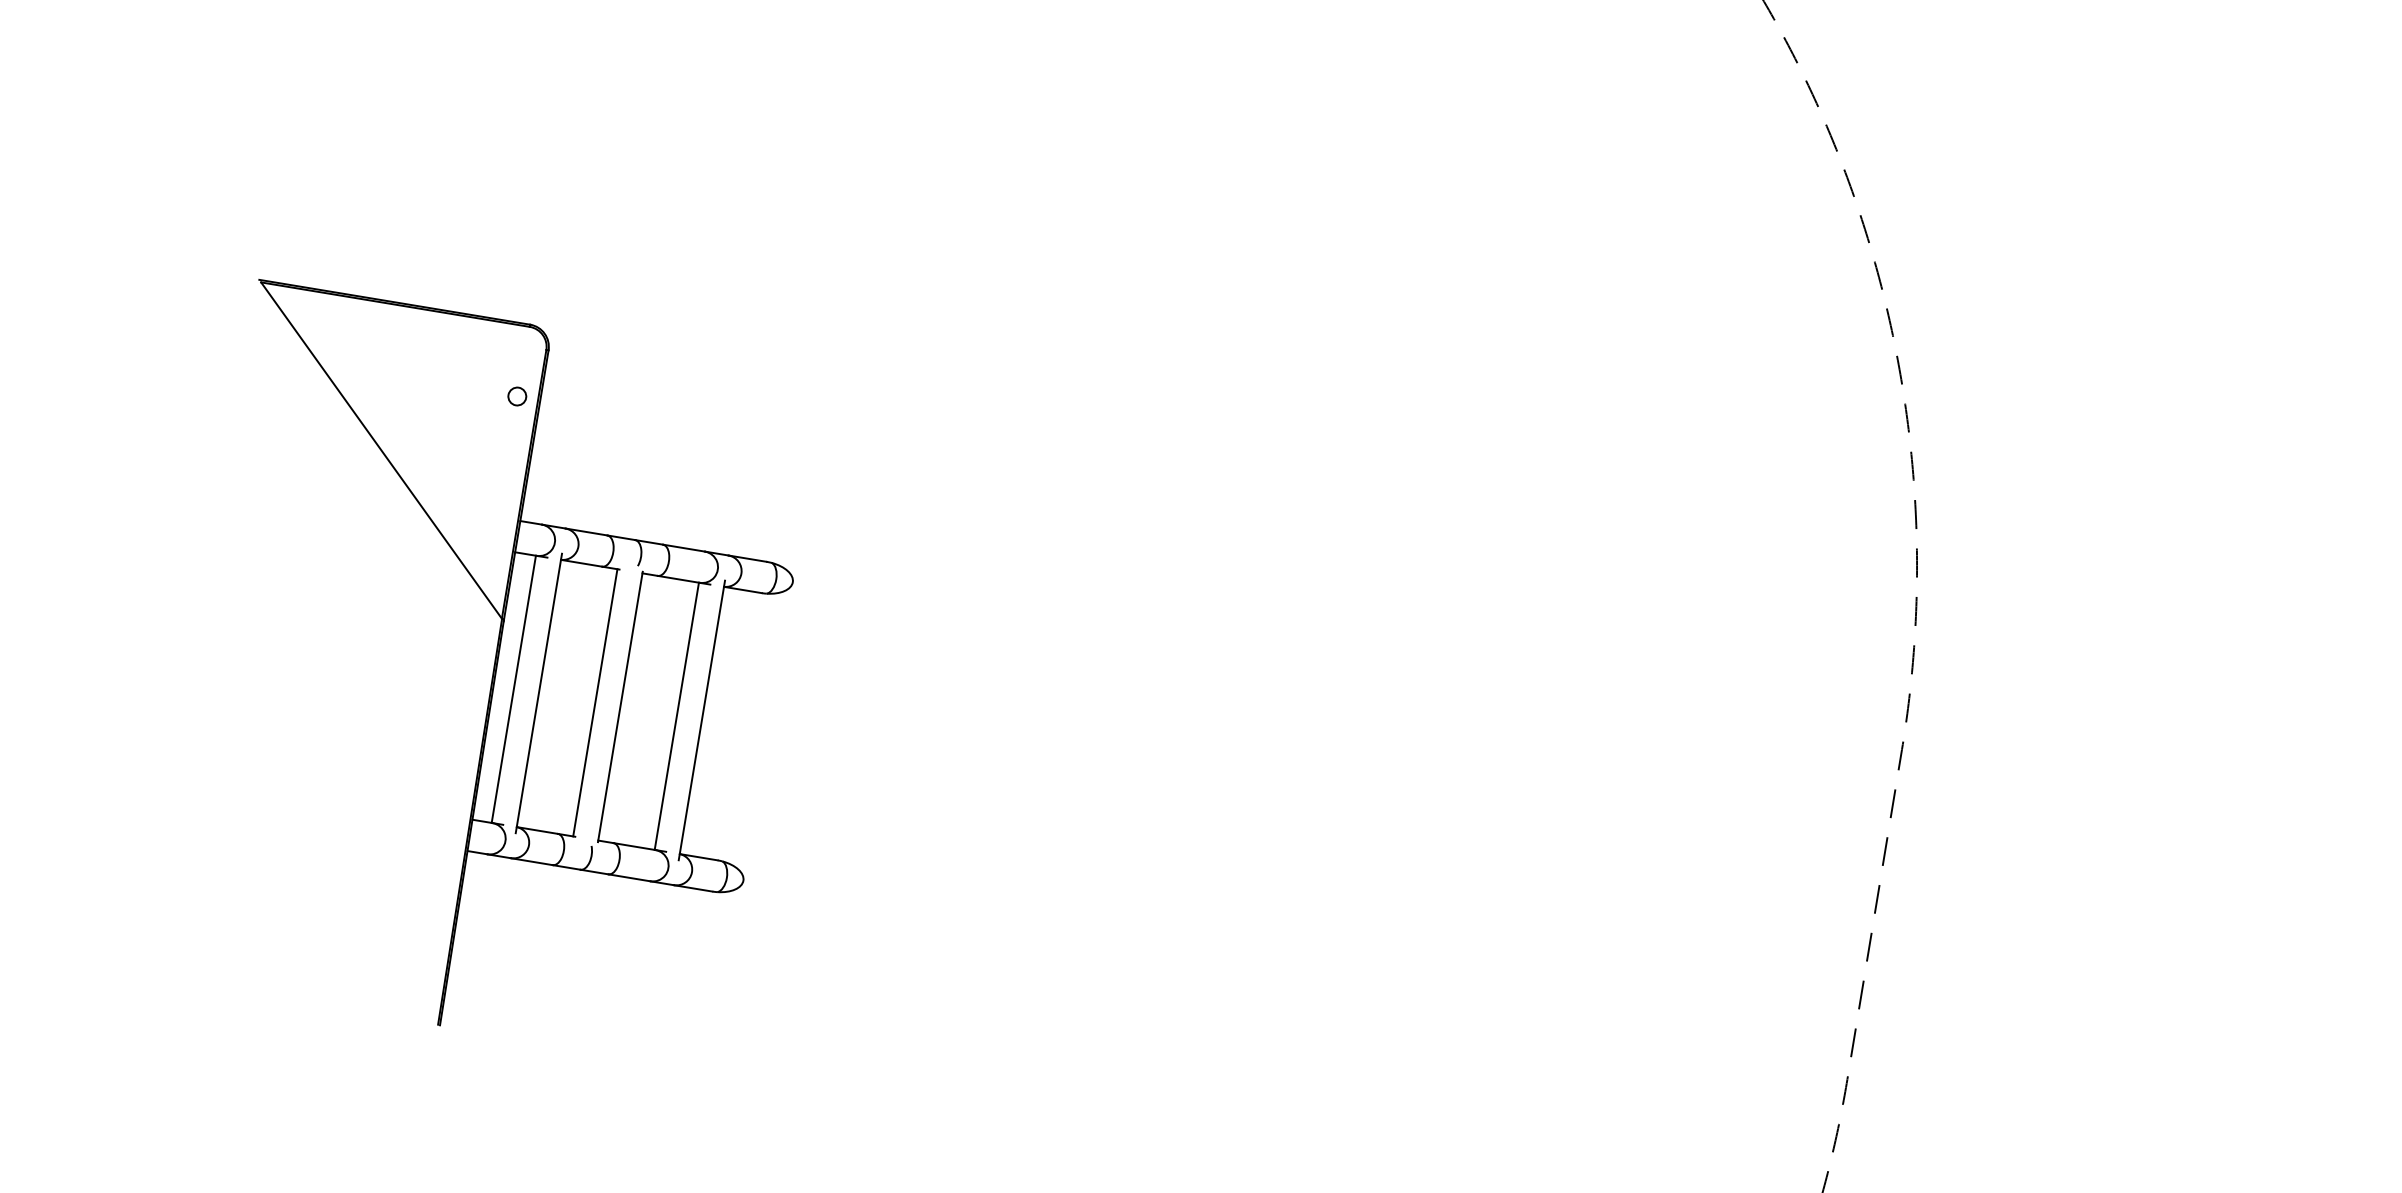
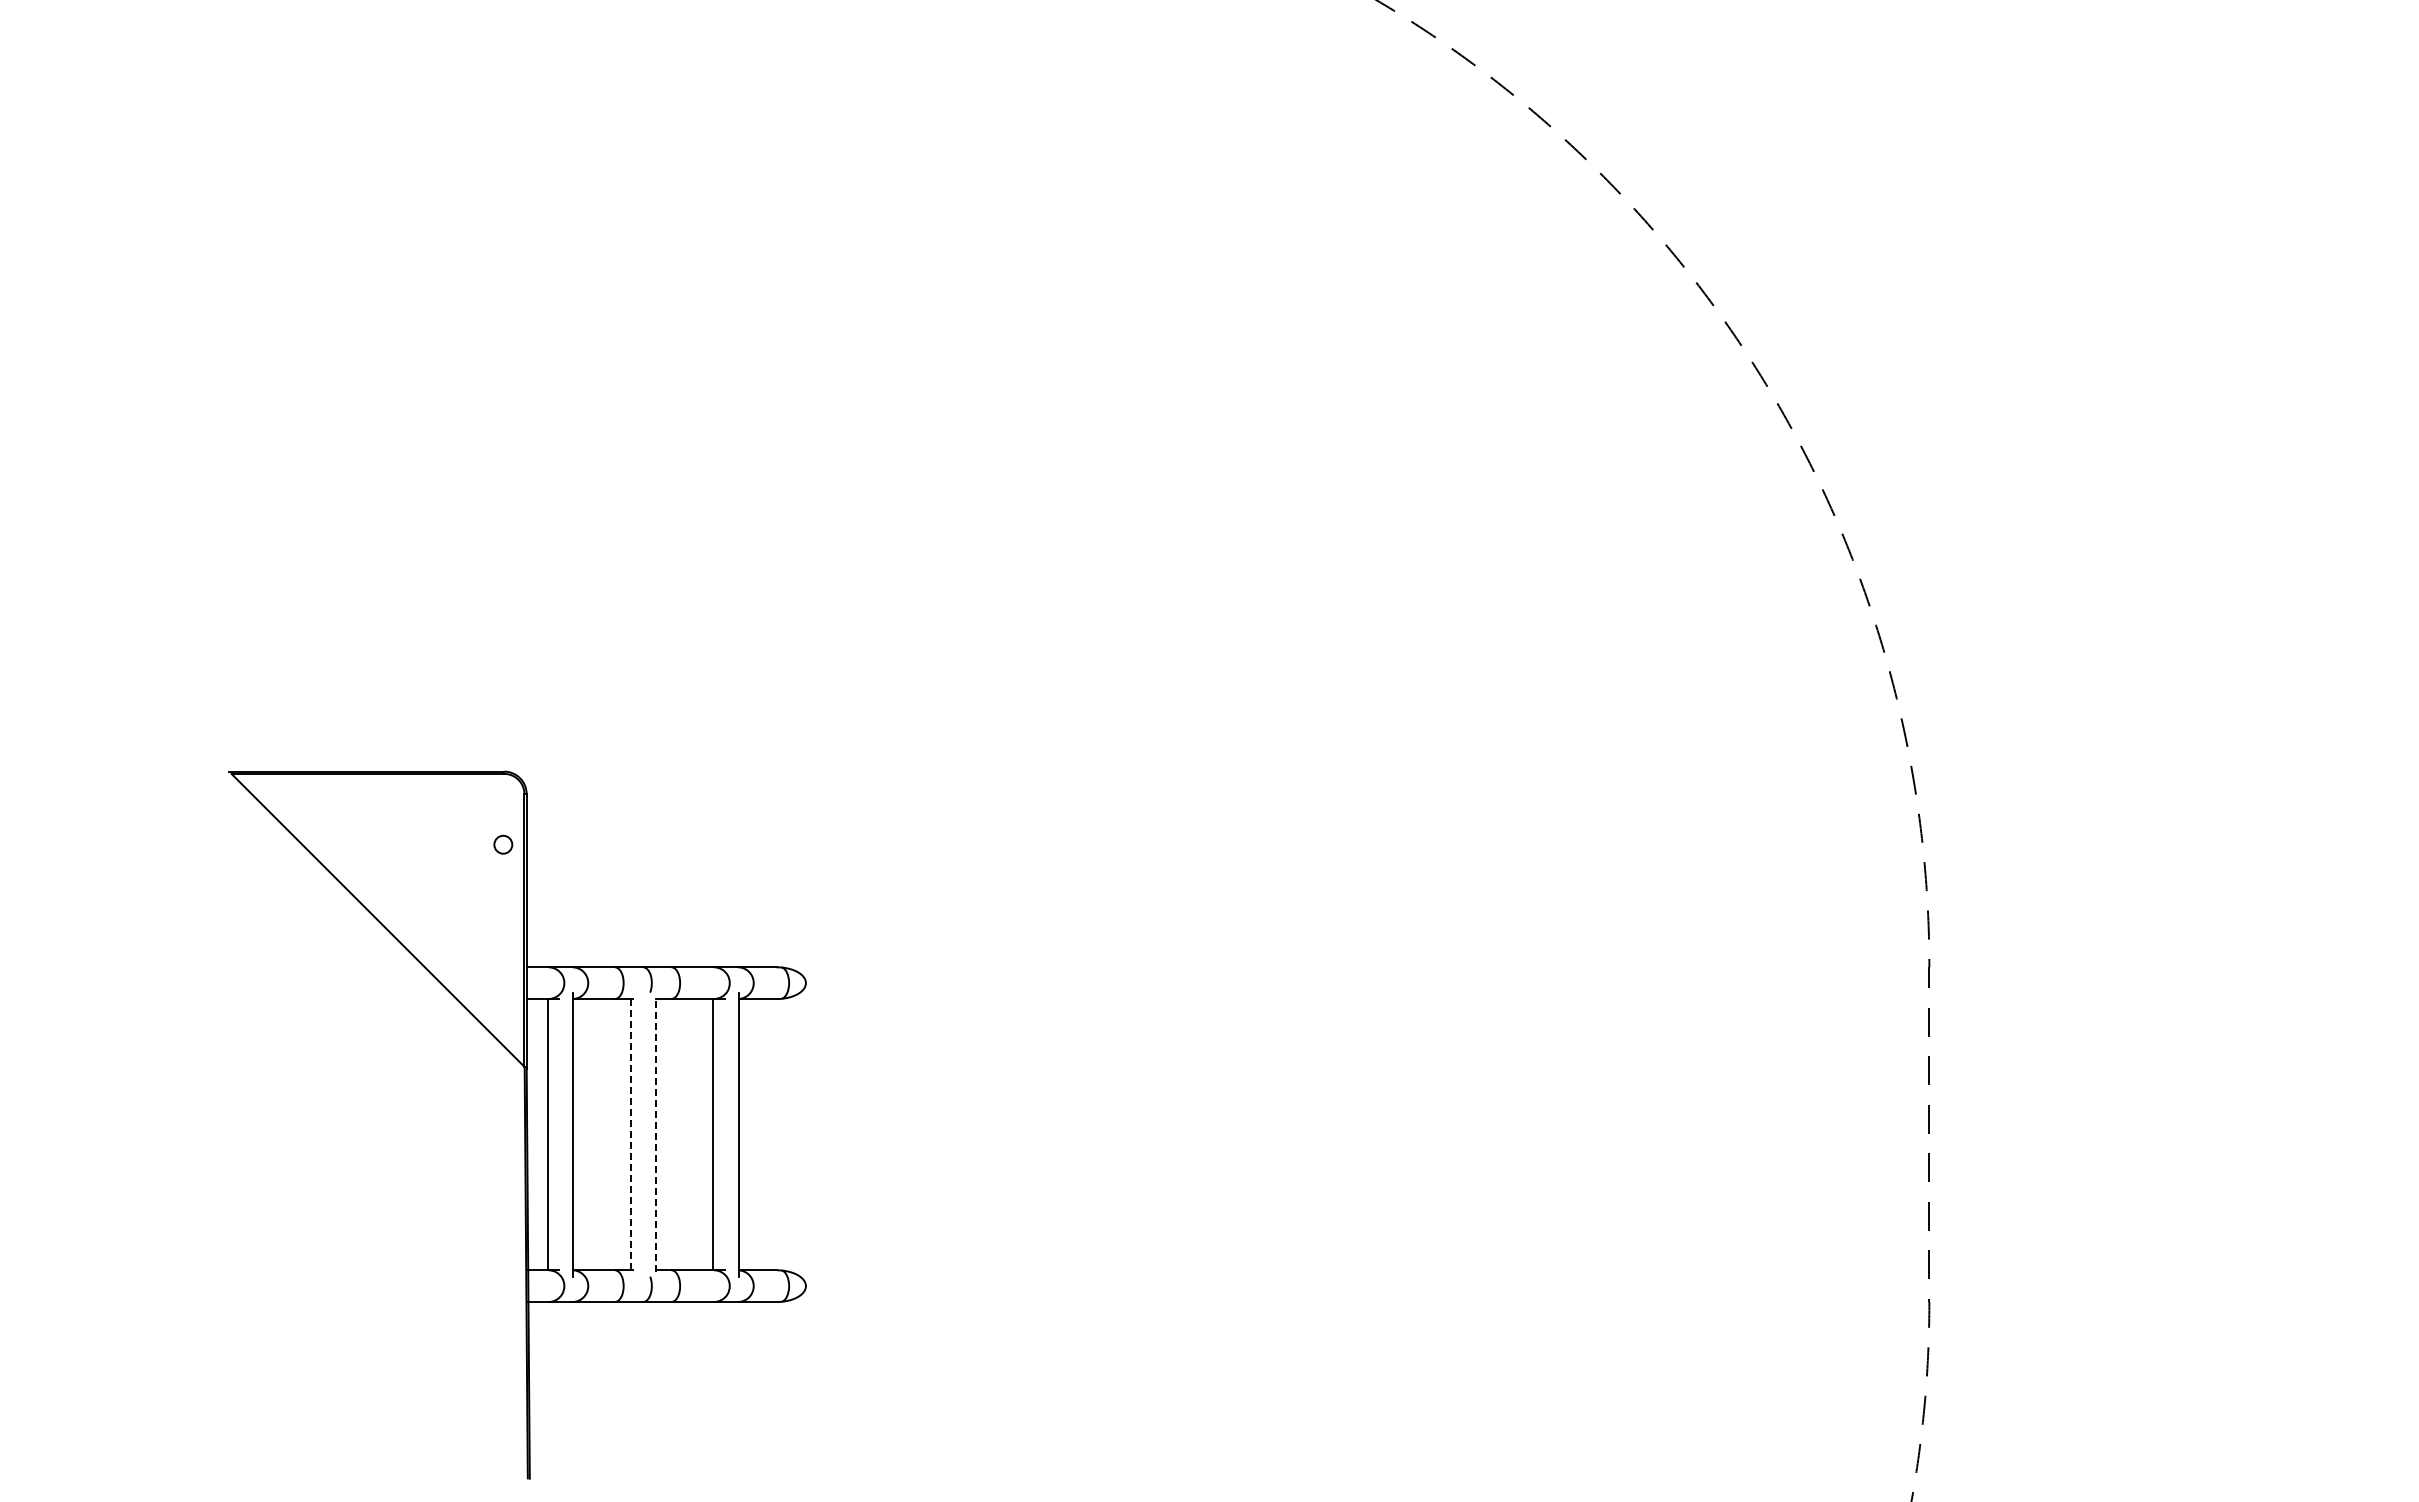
line: (595, 702) -> (630, 1134), solid -> dashed
line: (619, 706) -> (655, 1134), solid -> dashed

